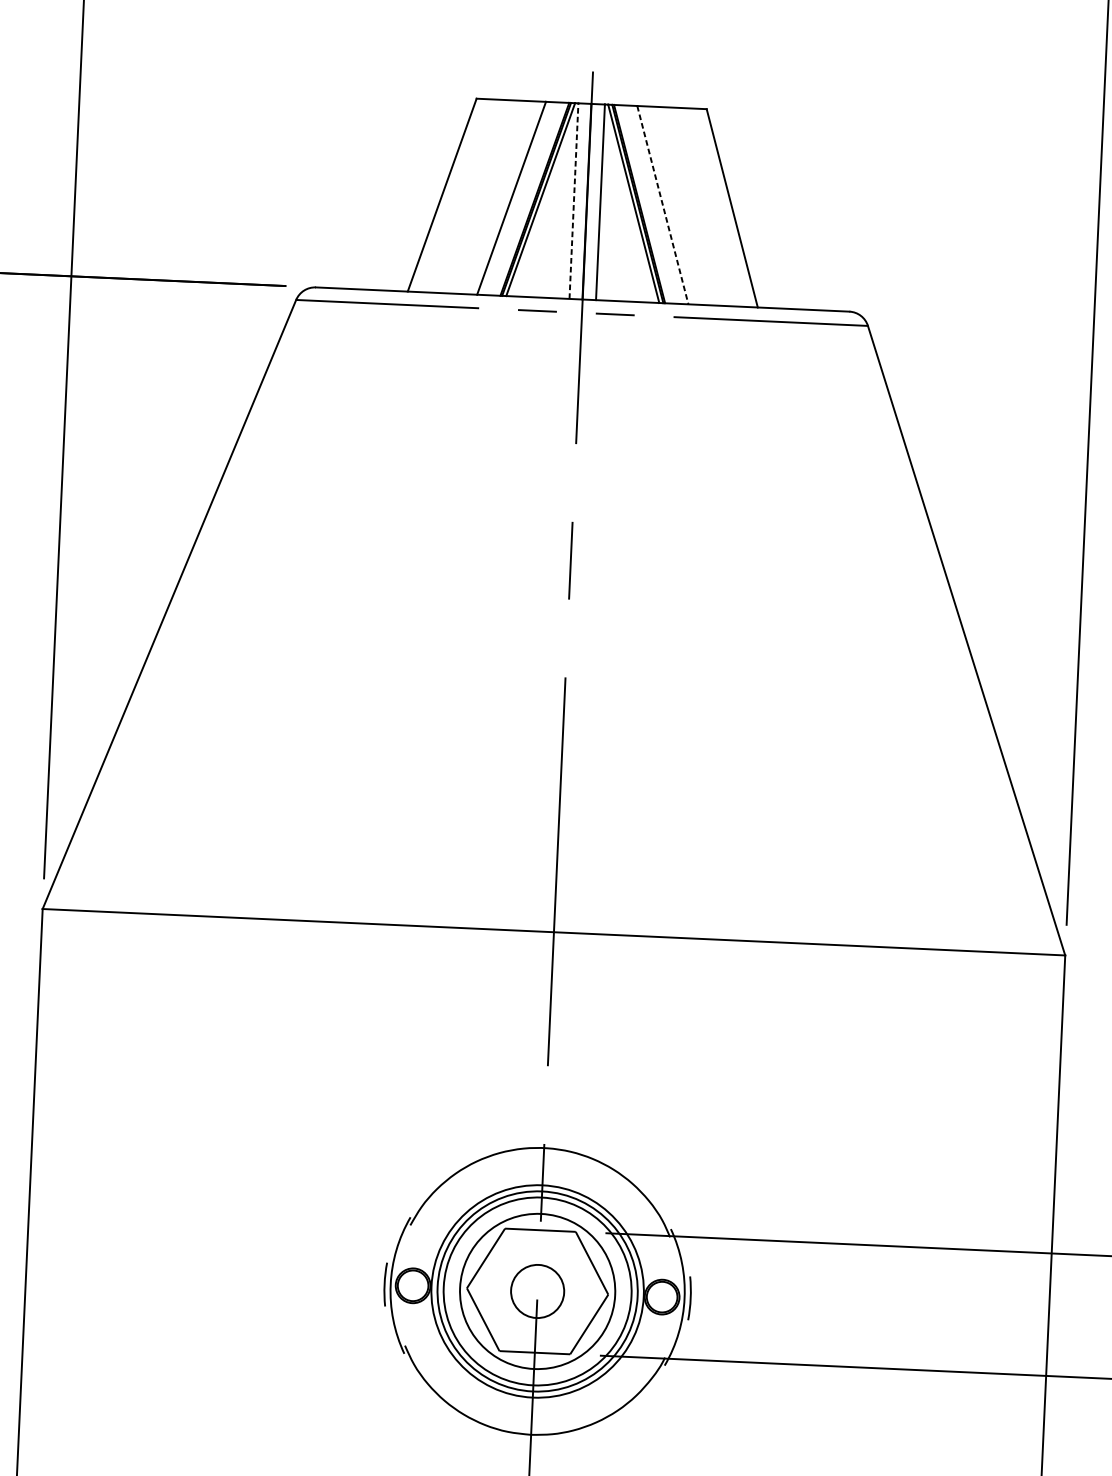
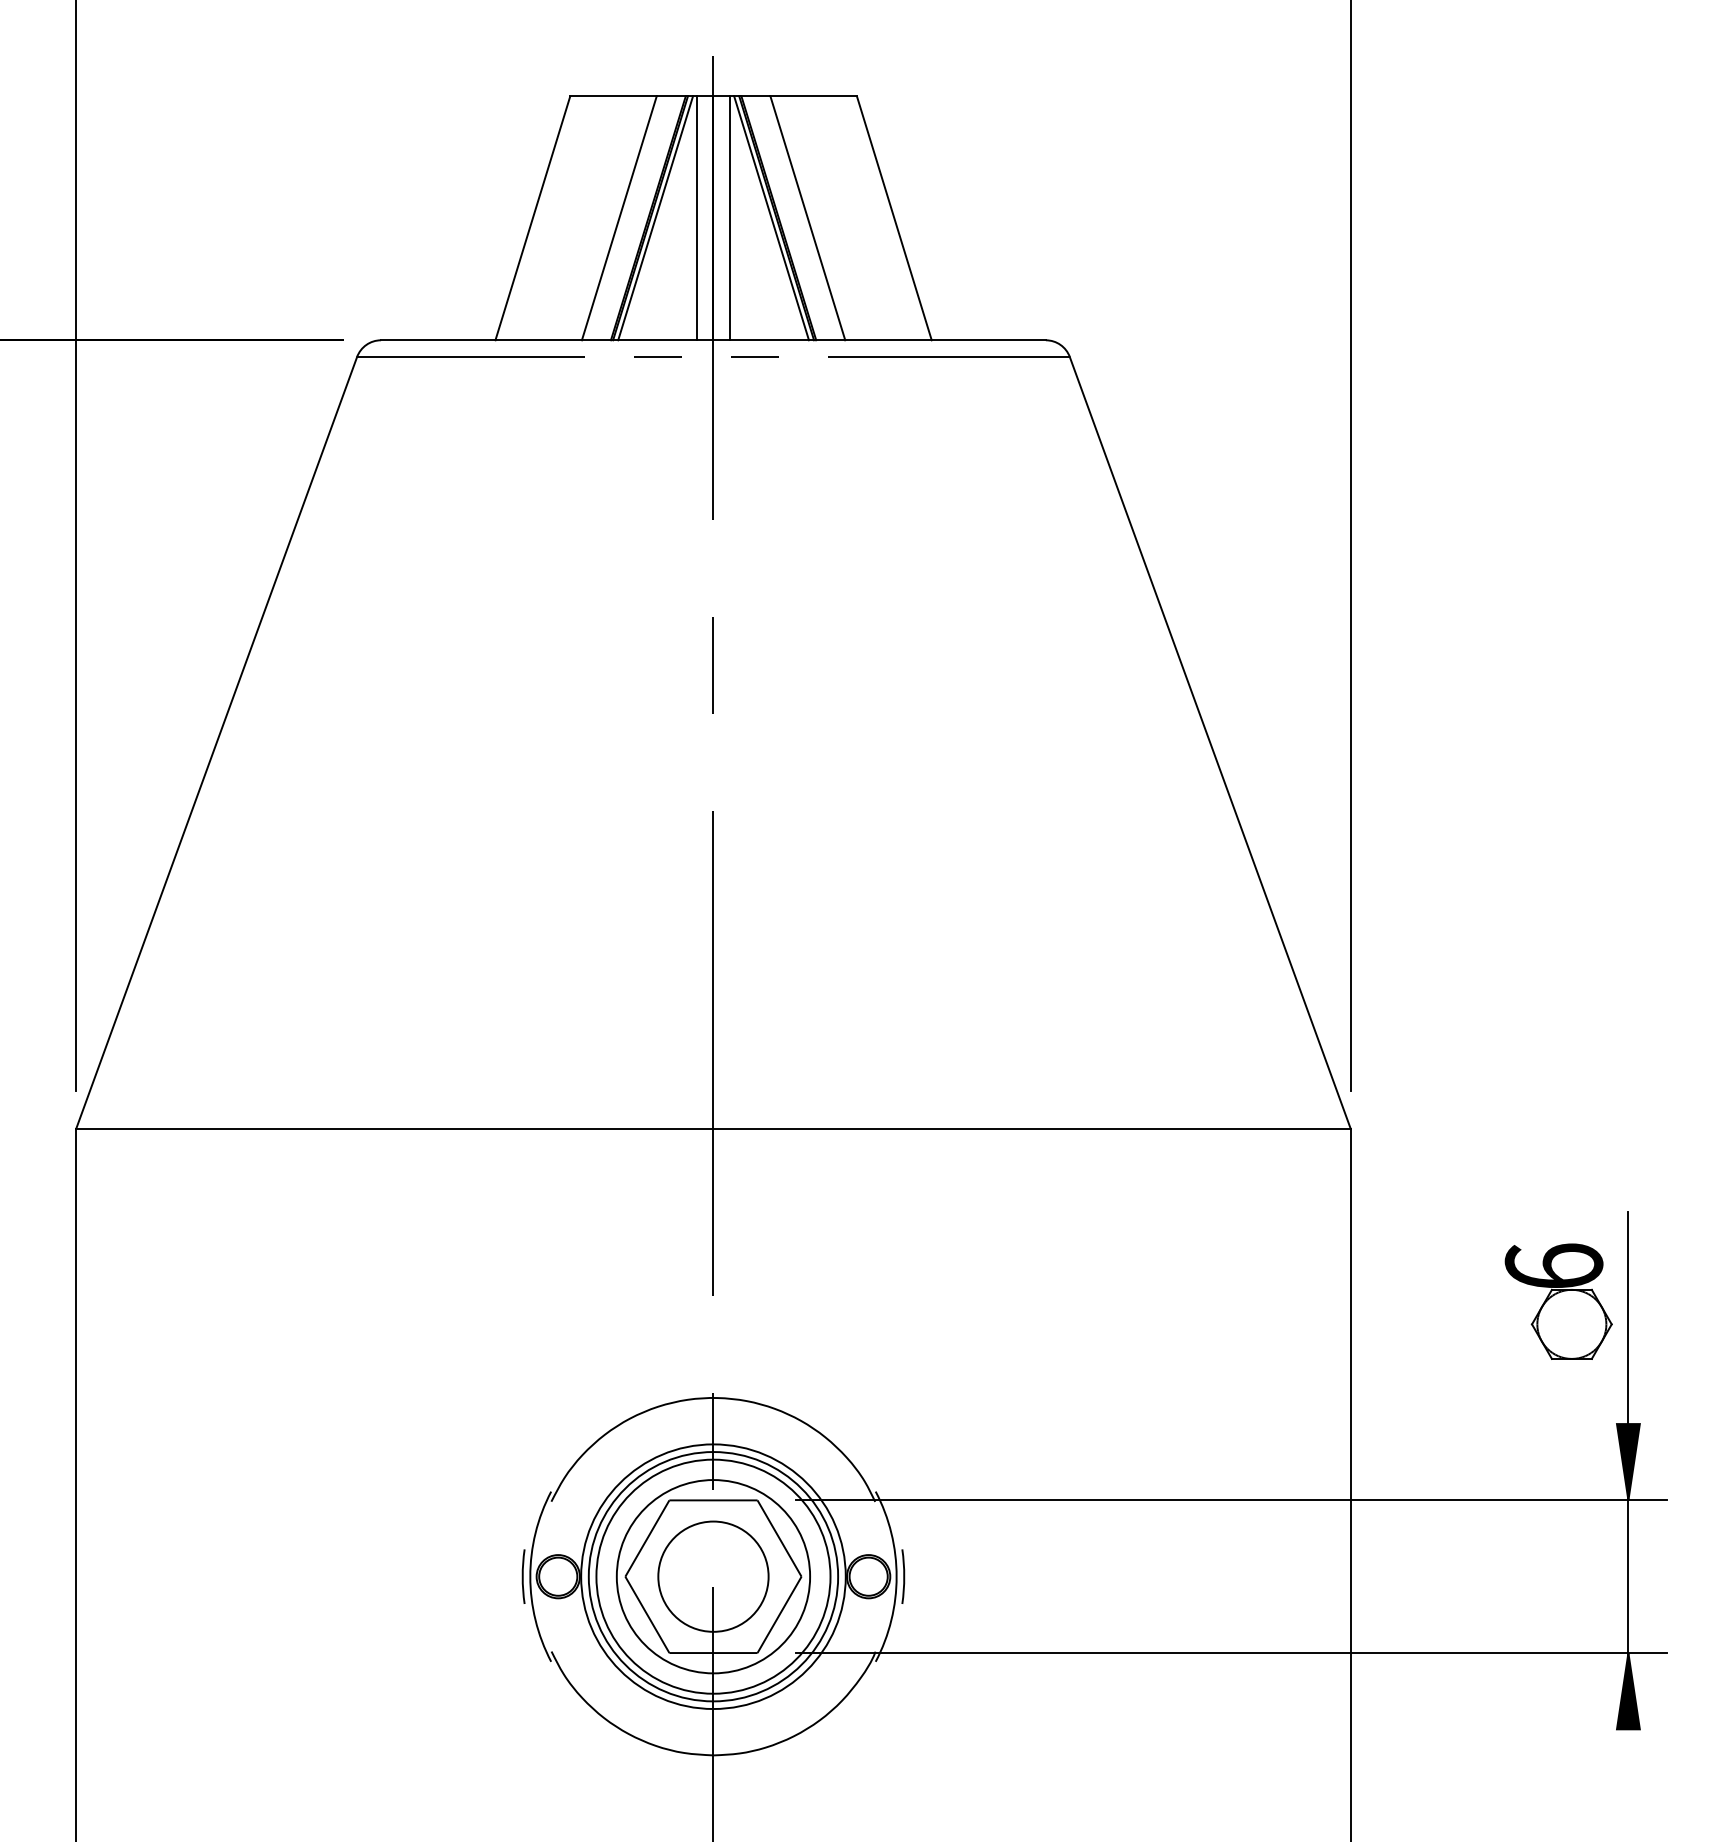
line: (574, 201) -> (697, 218), dashed -> solid
line: (662, 205) -> (807, 218), dashed -> solid
circle: (537, 1291) -> (713, 1576), size x1.67

